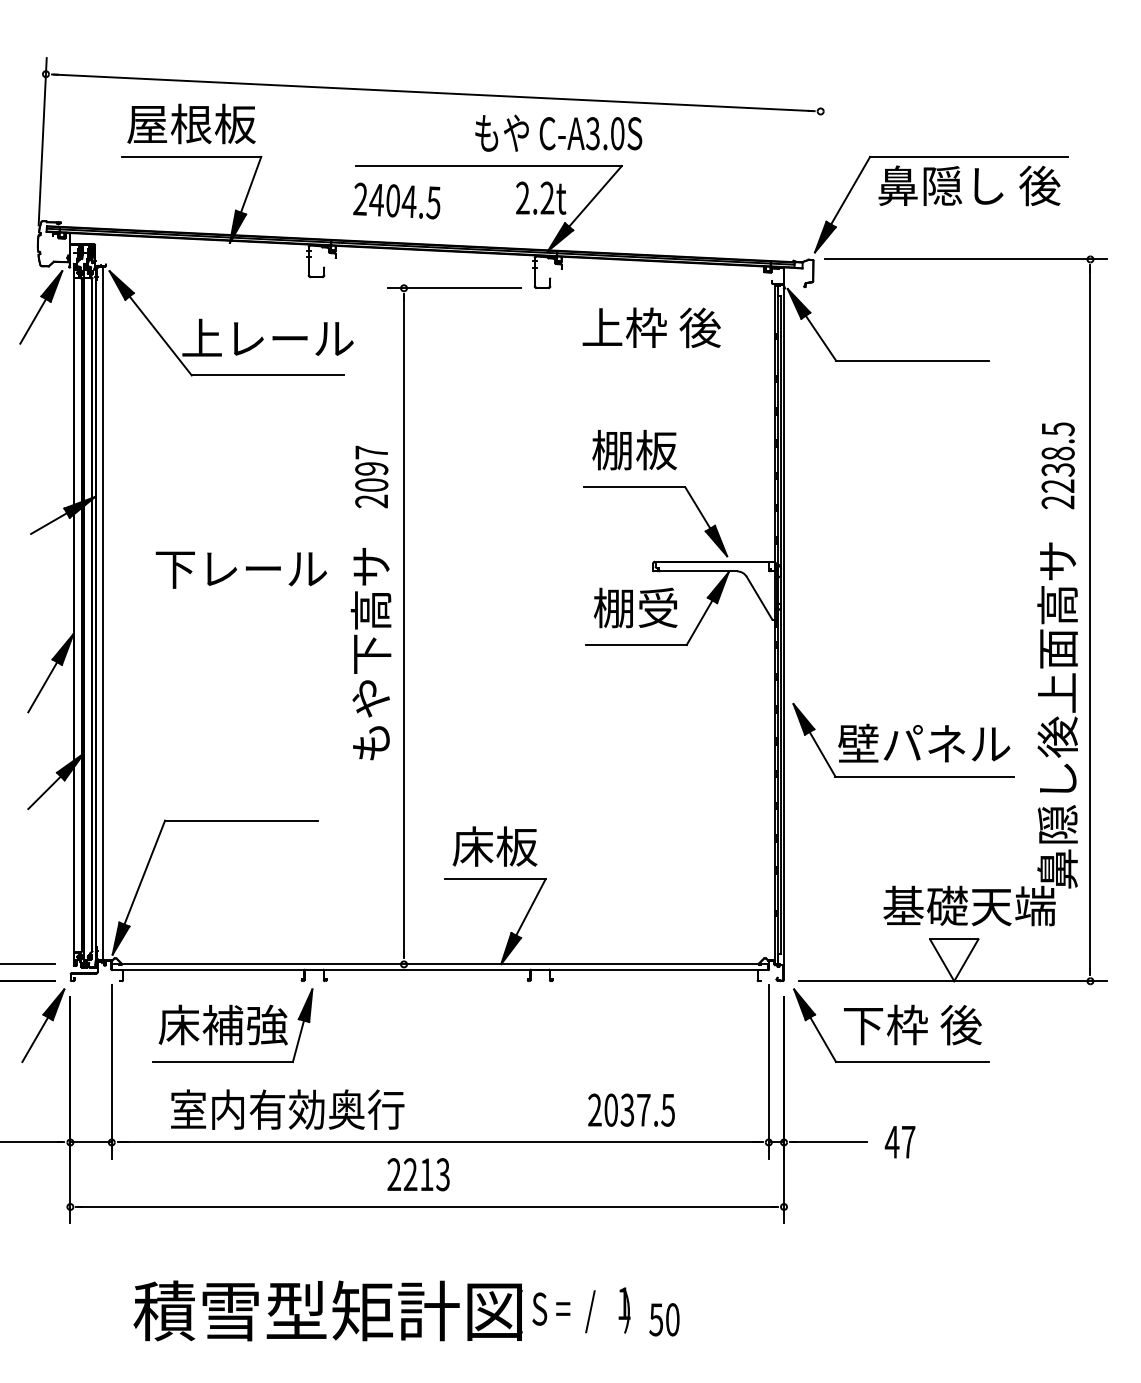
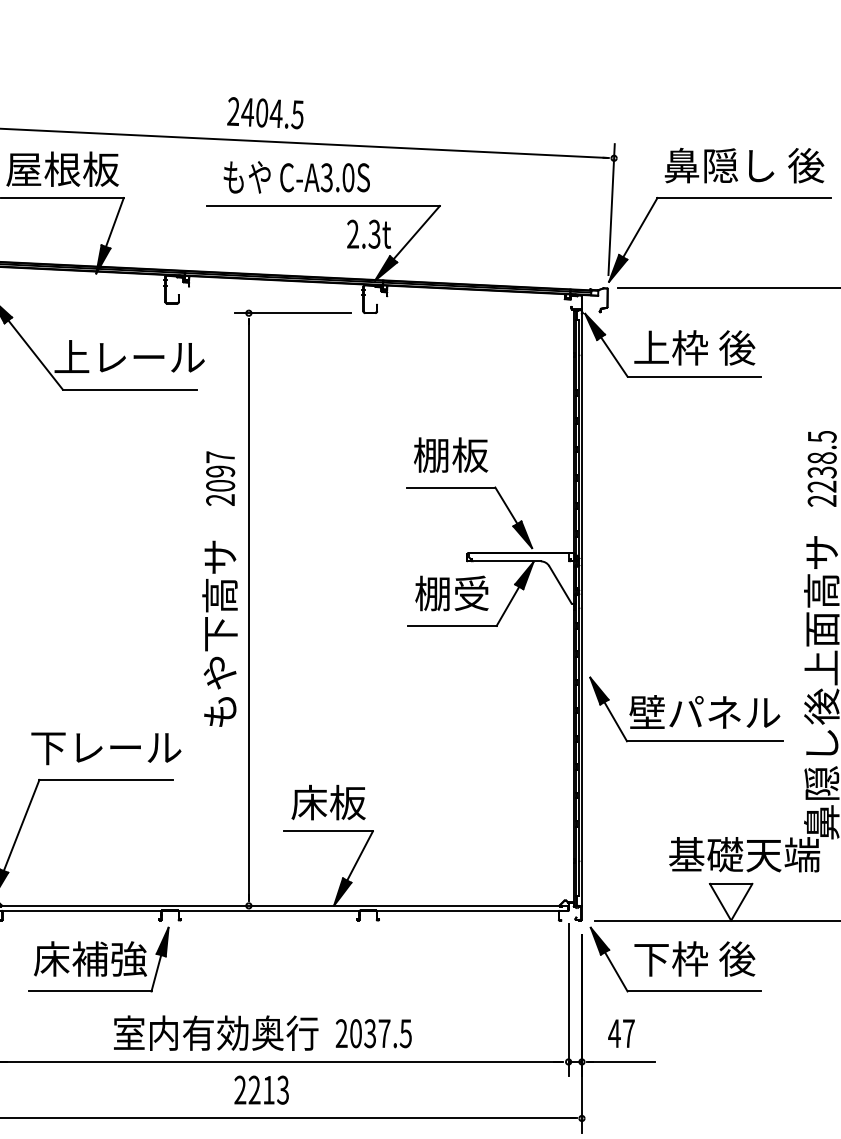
text: (558, 132) -> (296, 176), moved
line: (817, 169) -> (611, 209), added
text: (969, 185) -> (744, 165), moved
text: (547, 198) -> (374, 234), 2.2t -> 2.3t
text: (396, 200) -> (265, 112), moved
text: (651, 327) -> (694, 347), moved
text: (240, 569) -> (105, 748), moved
text: (287, 1109) -> (215, 1033), moved
text: (631, 1109) -> (373, 1033), moved
text: (899, 1142) -> (620, 1033), moved

